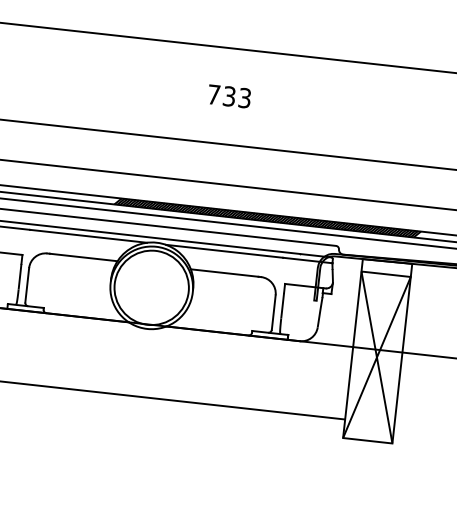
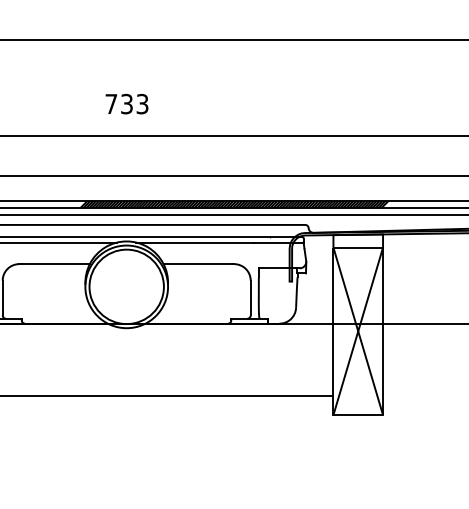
text: (229, 95) -> (126, 103), moved

